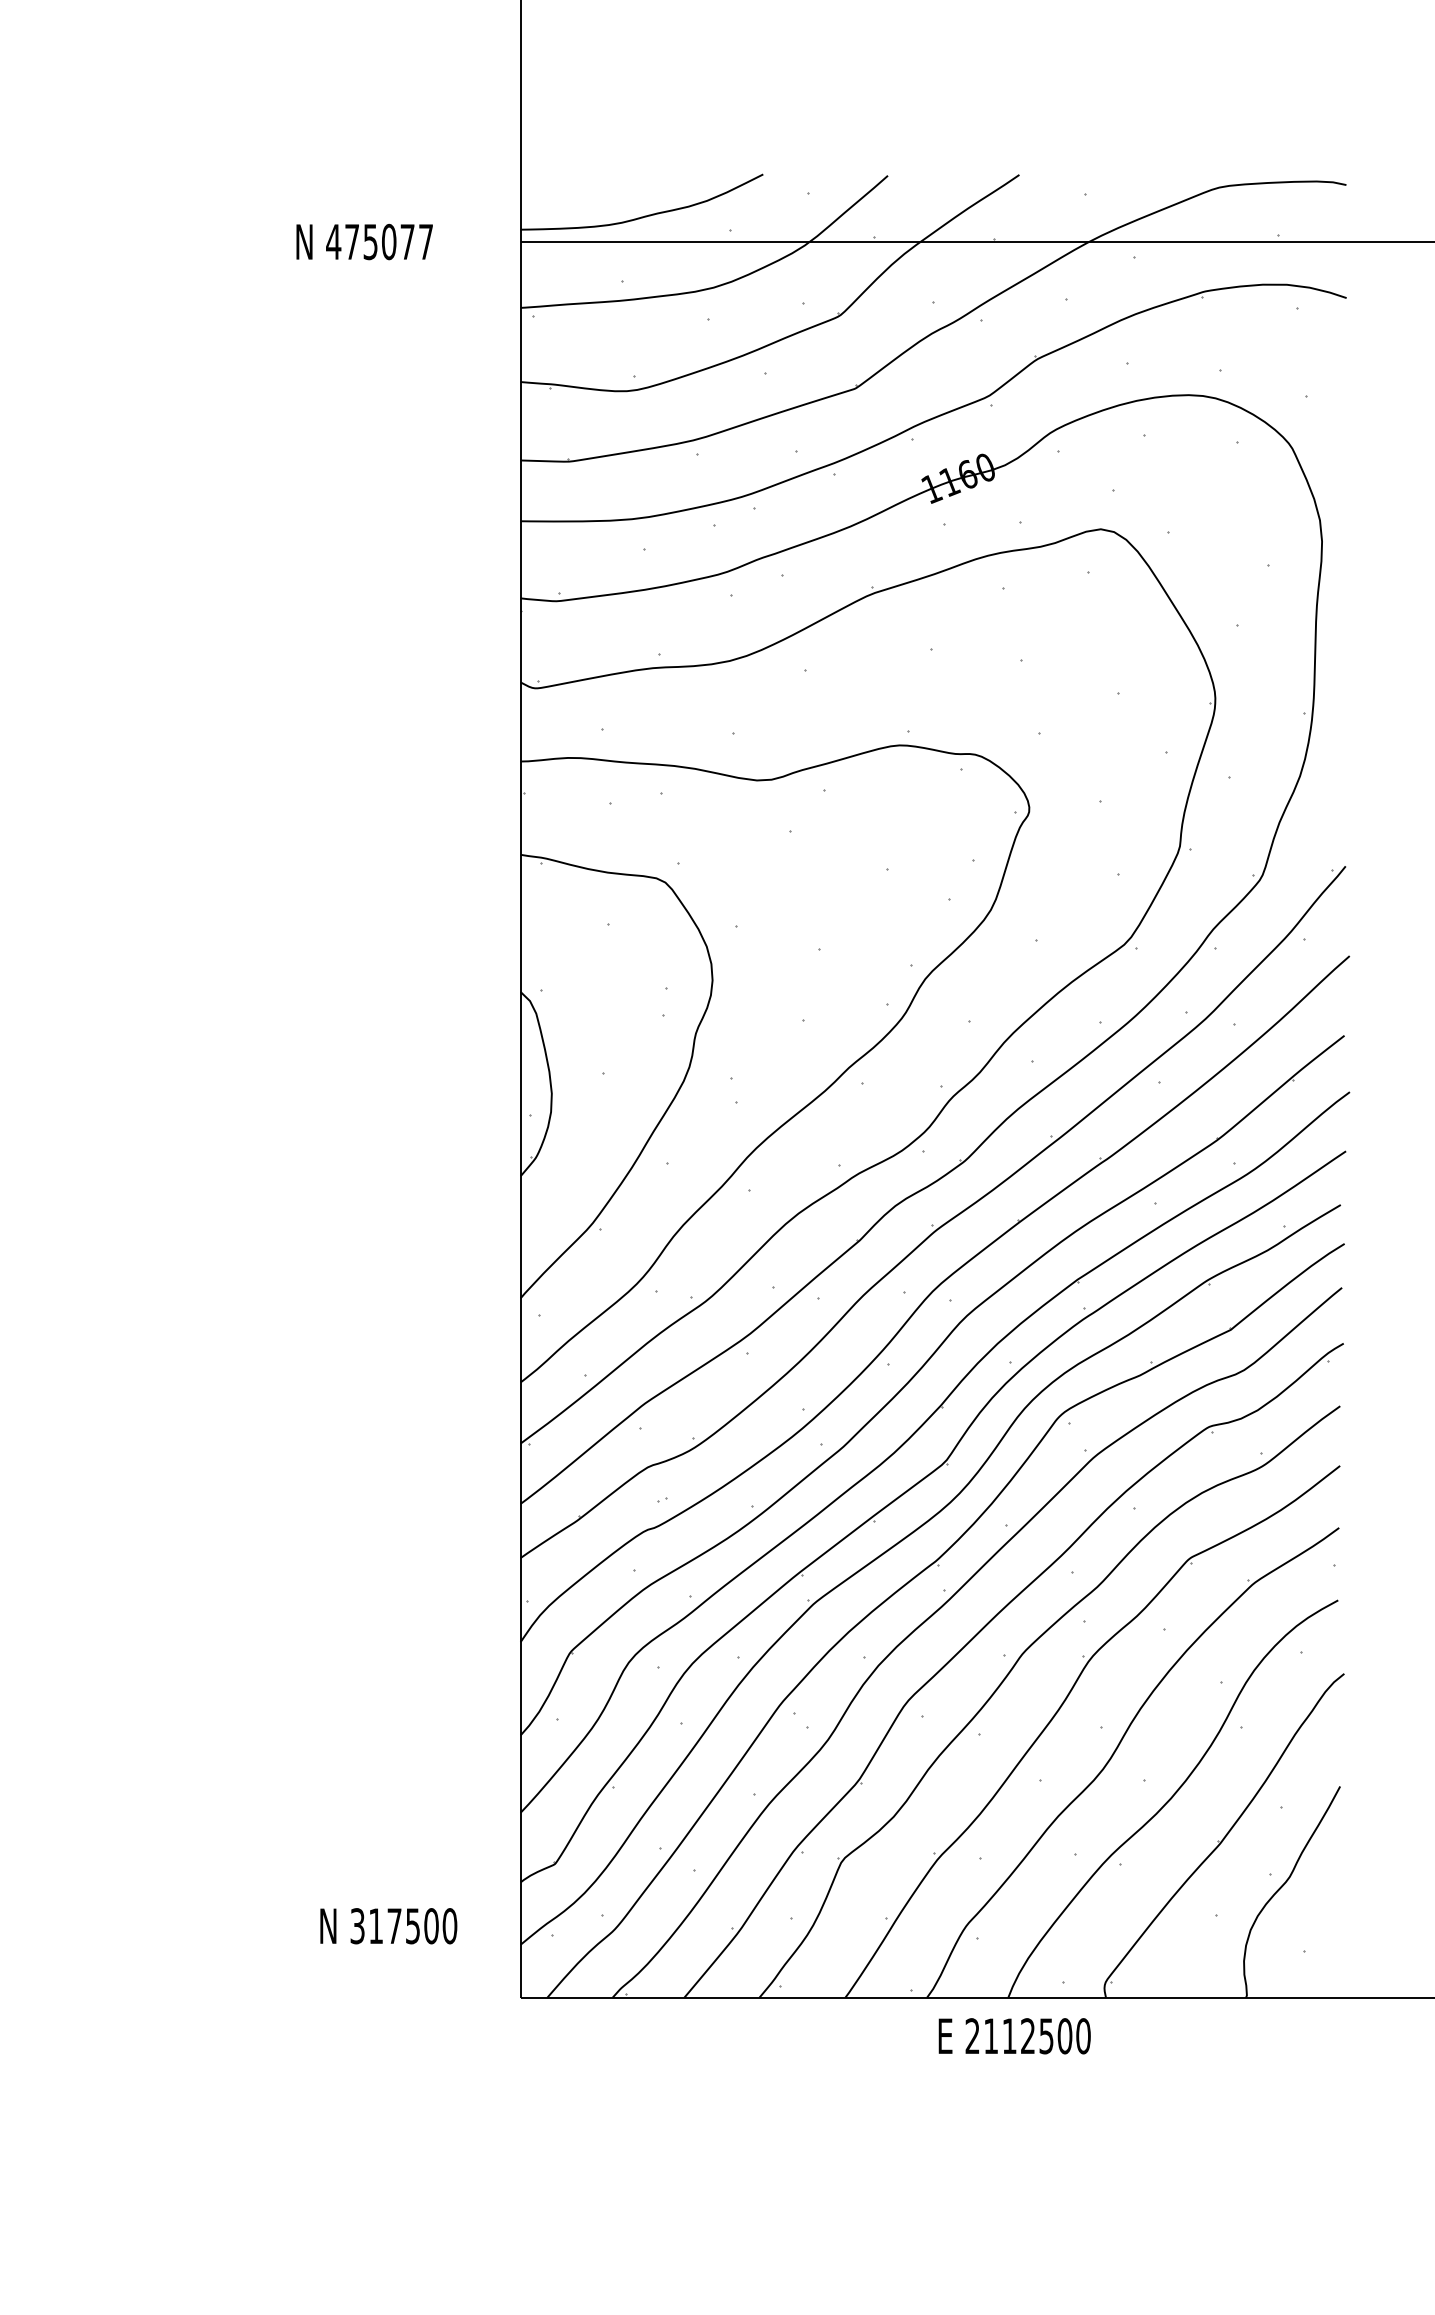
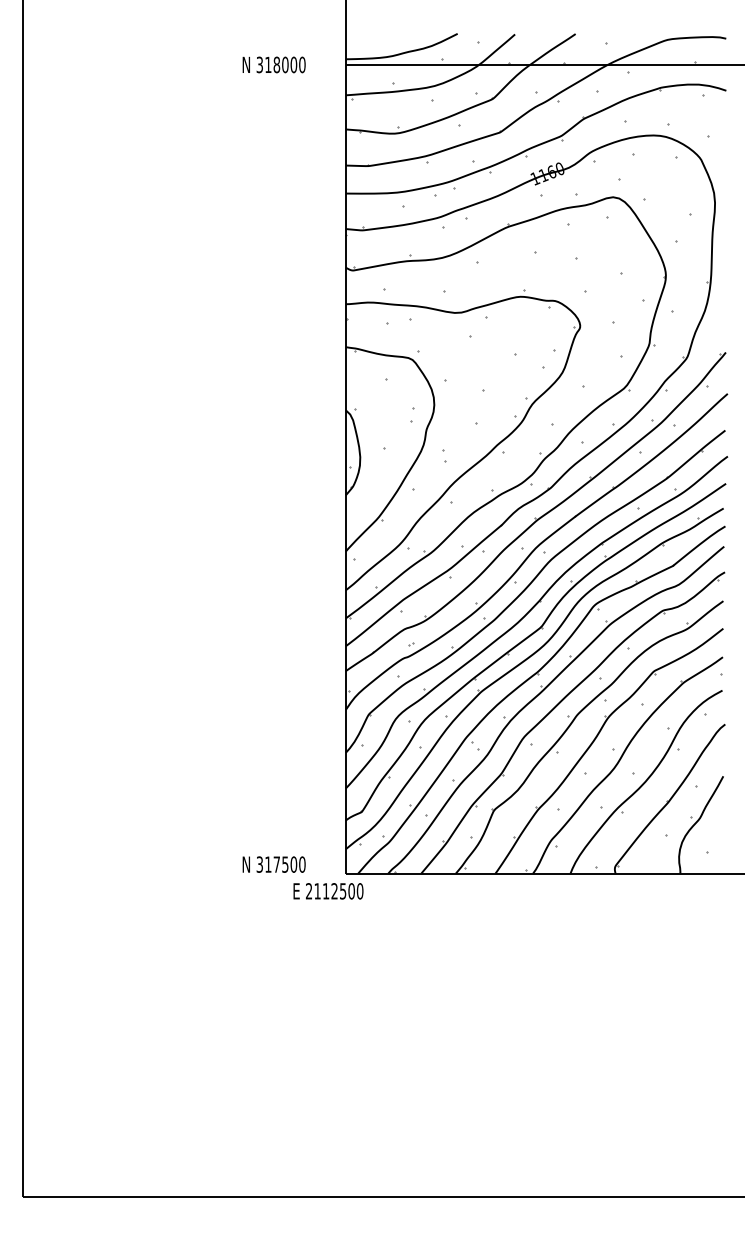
text: (378, 241) -> (280, 64), 475077 -> 318000
text: (387, 1925) -> (273, 864), moved
text: (1014, 2036) -> (328, 891), moved

